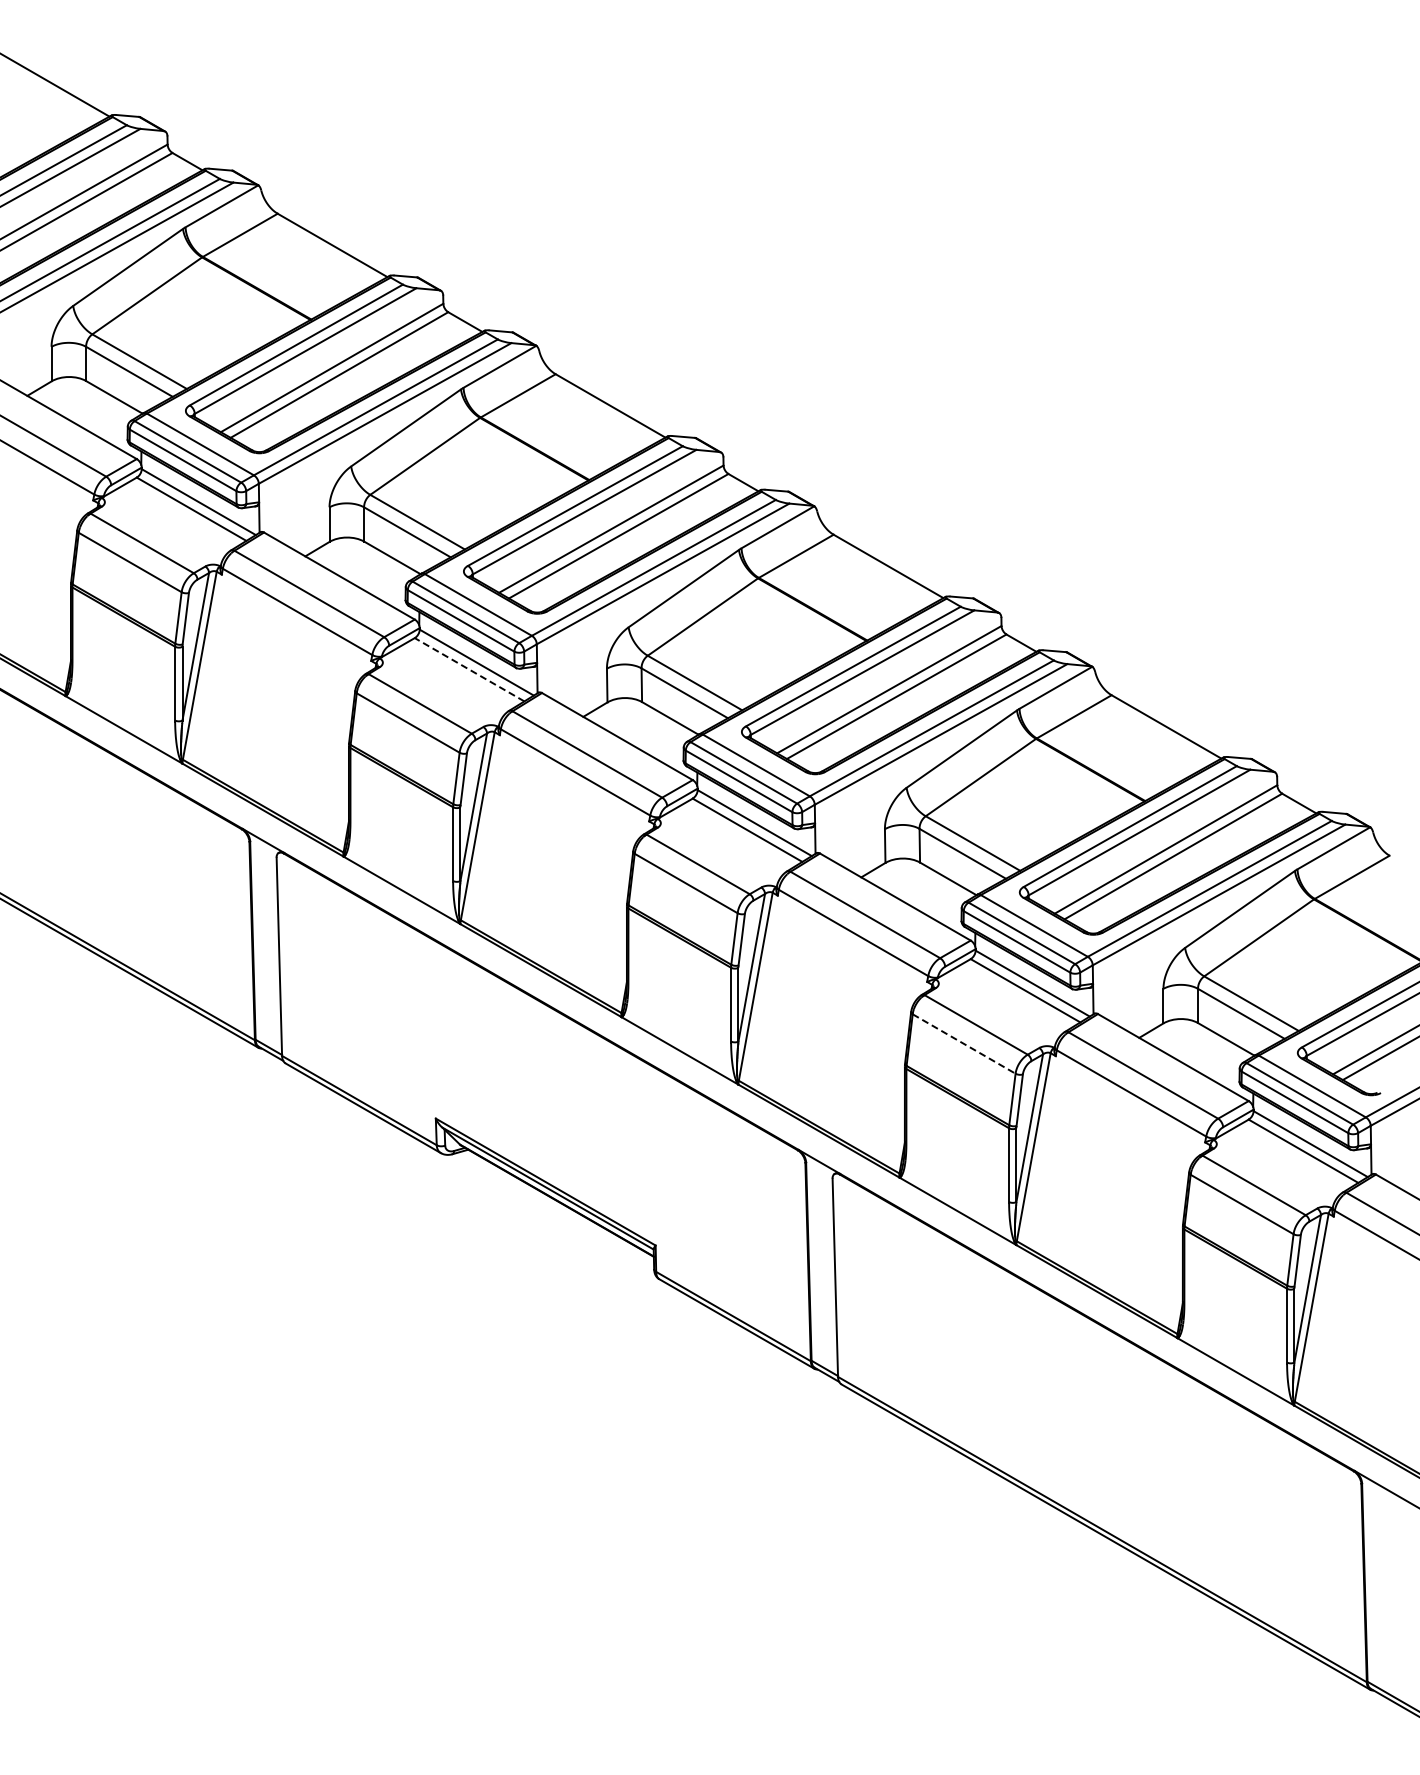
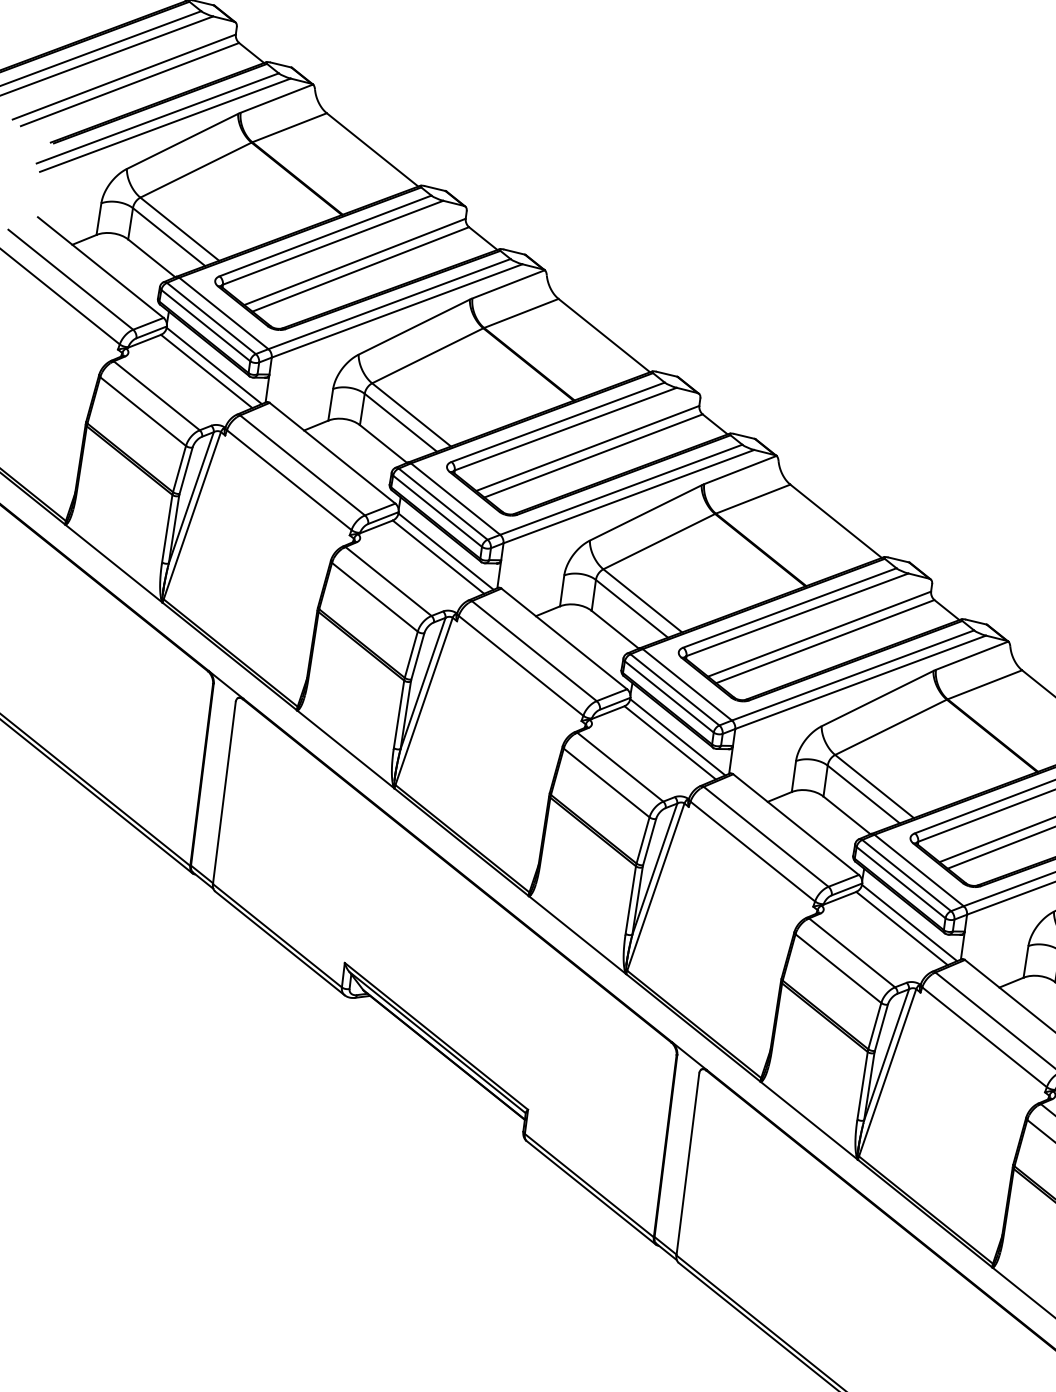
line: (469, 669) -> (438, 556), dashed -> solid
line: (964, 1044) -> (838, 969), dashed -> solid

